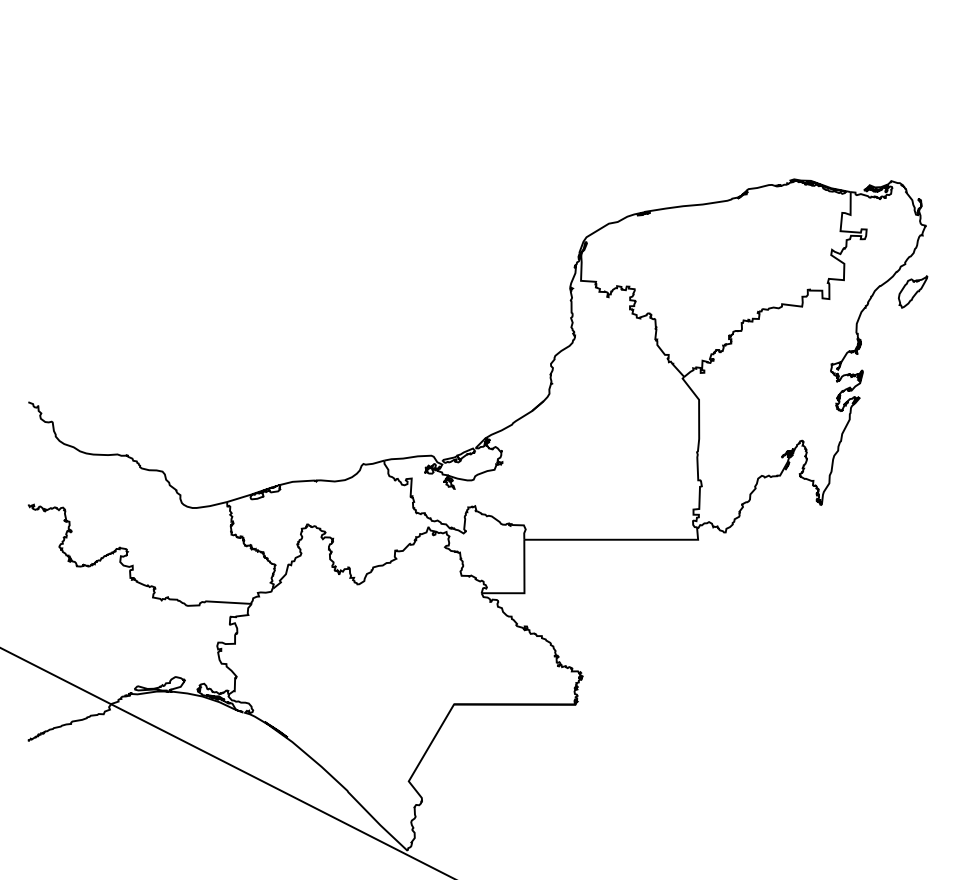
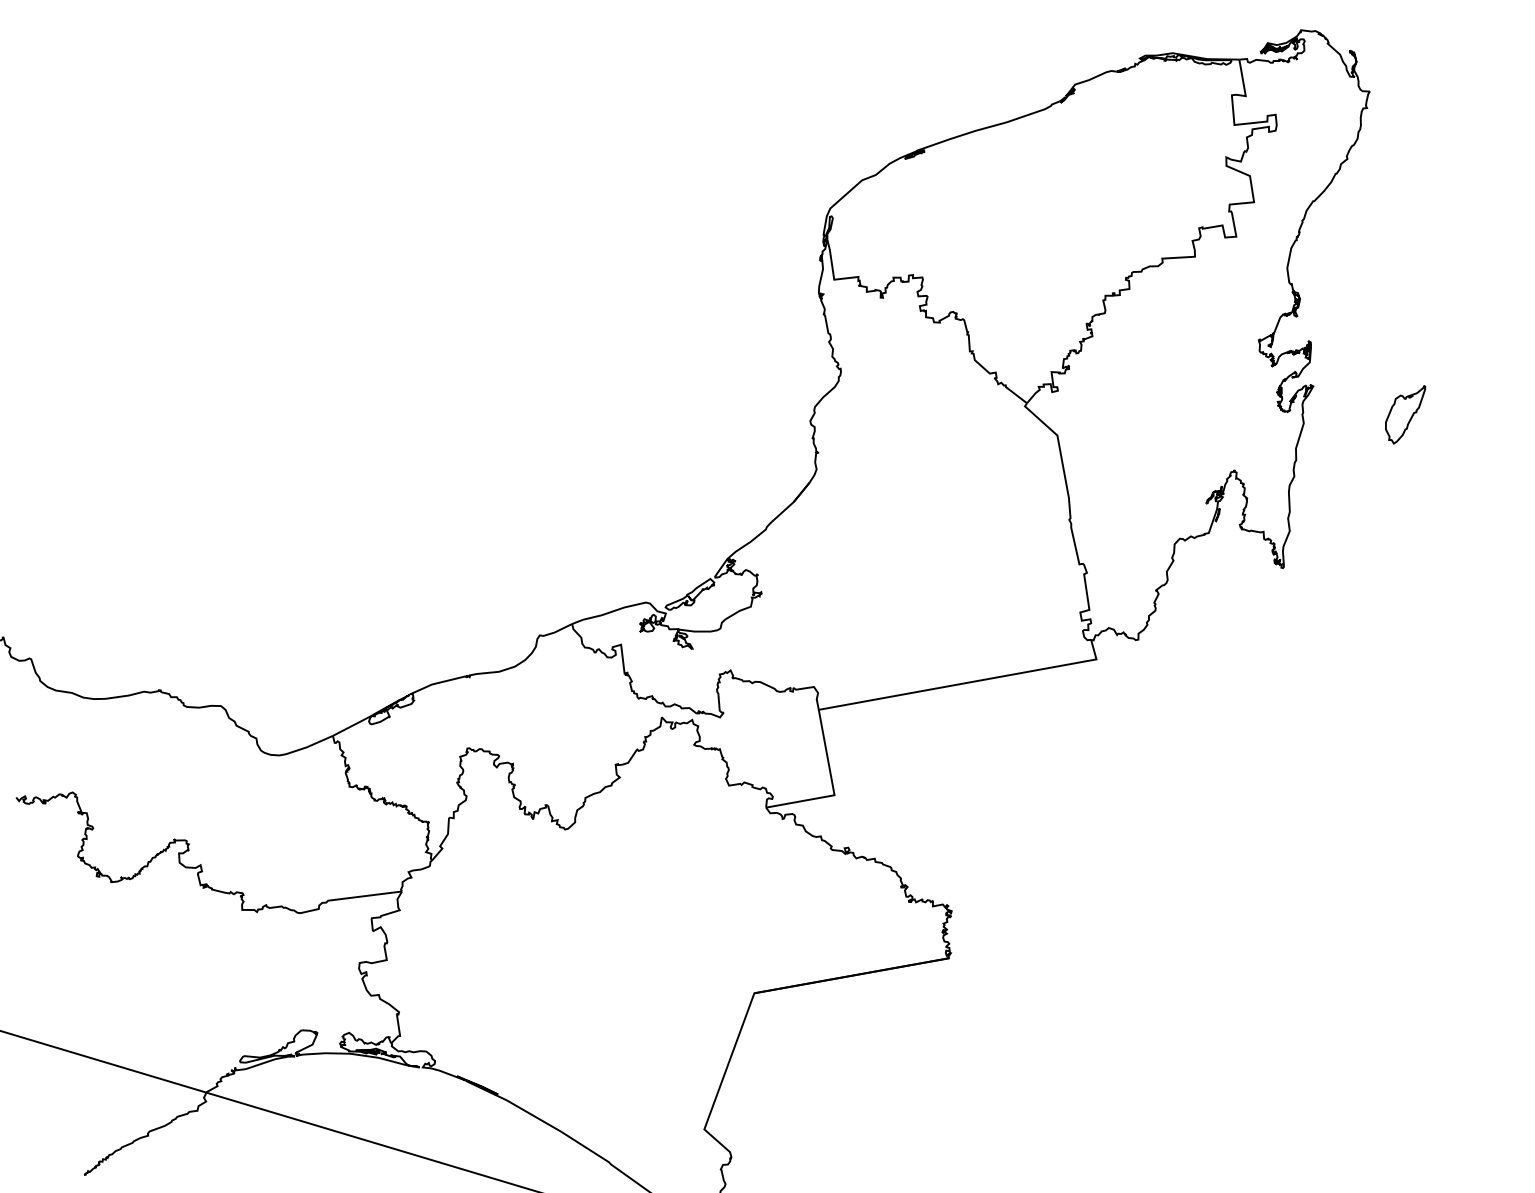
part: (913, 291) -> (1407, 414), moved

